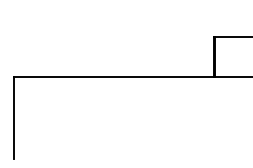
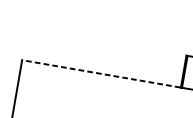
line: (113, 77) -> (100, 74), solid -> dashed

